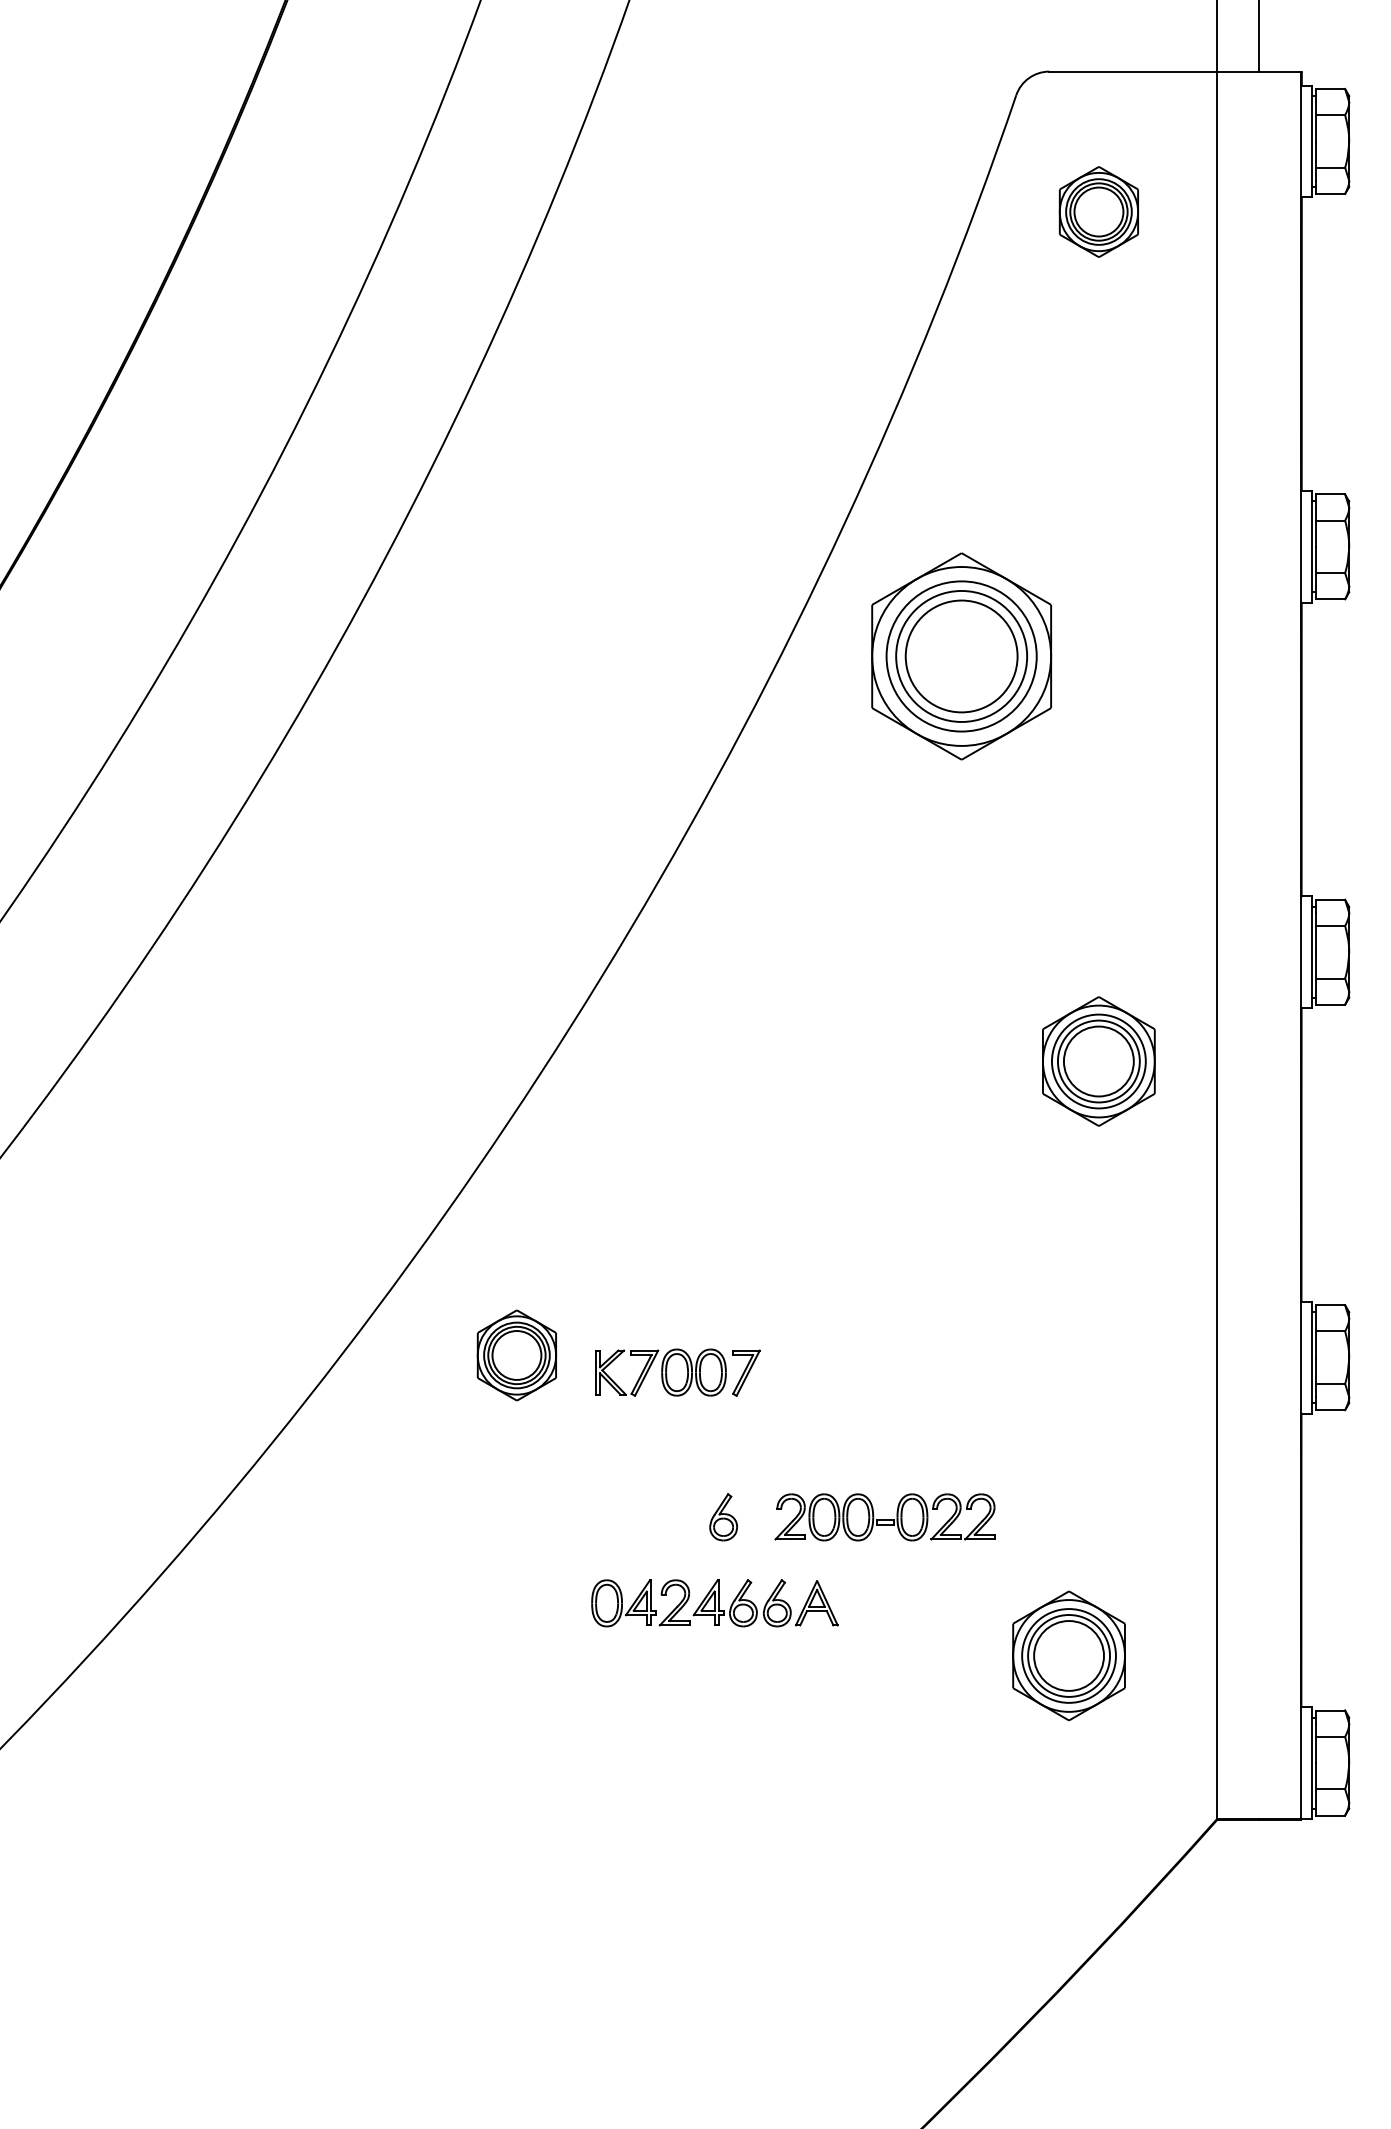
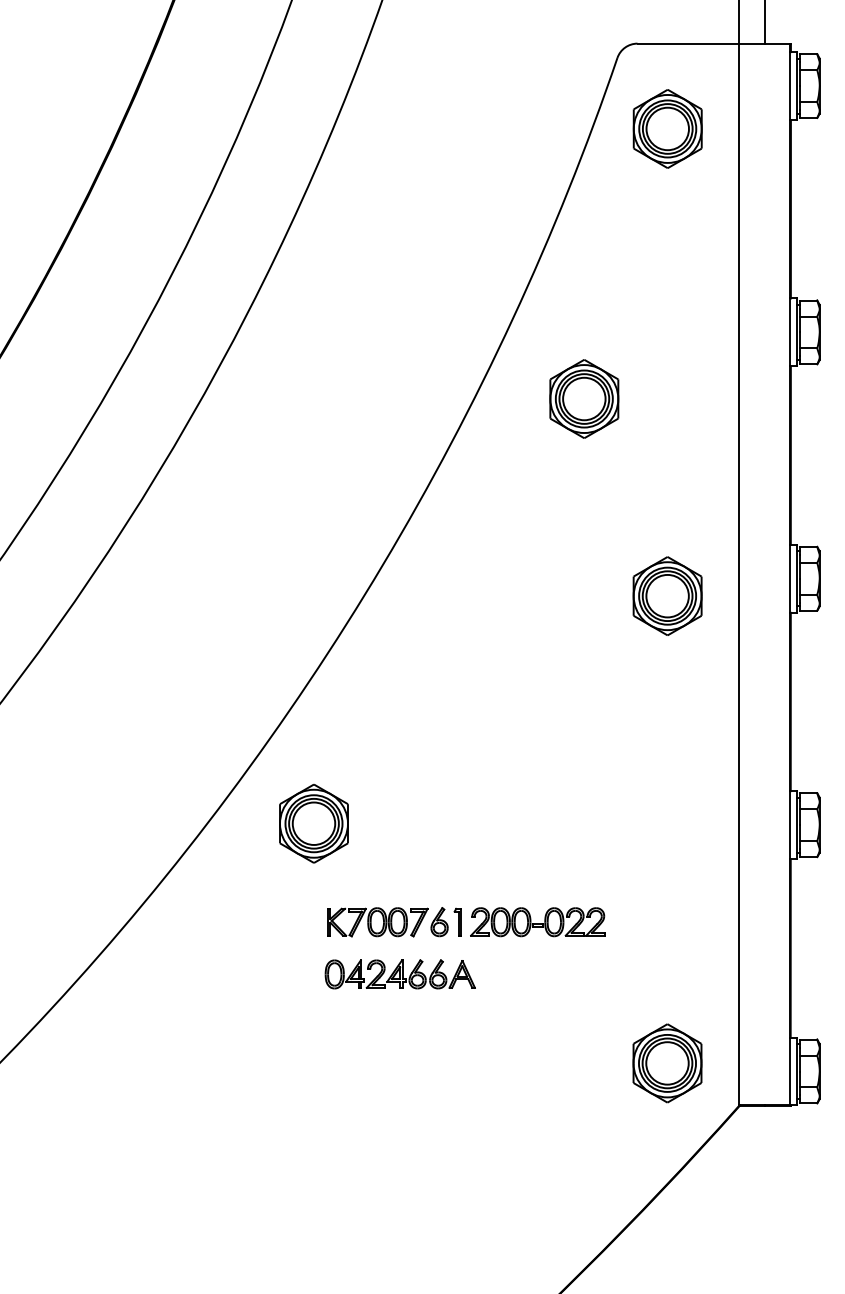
part: (1098, 211) -> (667, 128), size x1.43
part: (962, 655) -> (584, 398), size x0.62
part: (1098, 1060) -> (667, 595), moved
part: (516, 1354) -> (313, 823), size x1.43
part: (677, 1373) -> (377, 922), moved
part: (753, 1516) -> (457, 921), added
part: (713, 1603) -> (399, 974), moved
part: (1069, 1656) -> (667, 1063), moved

